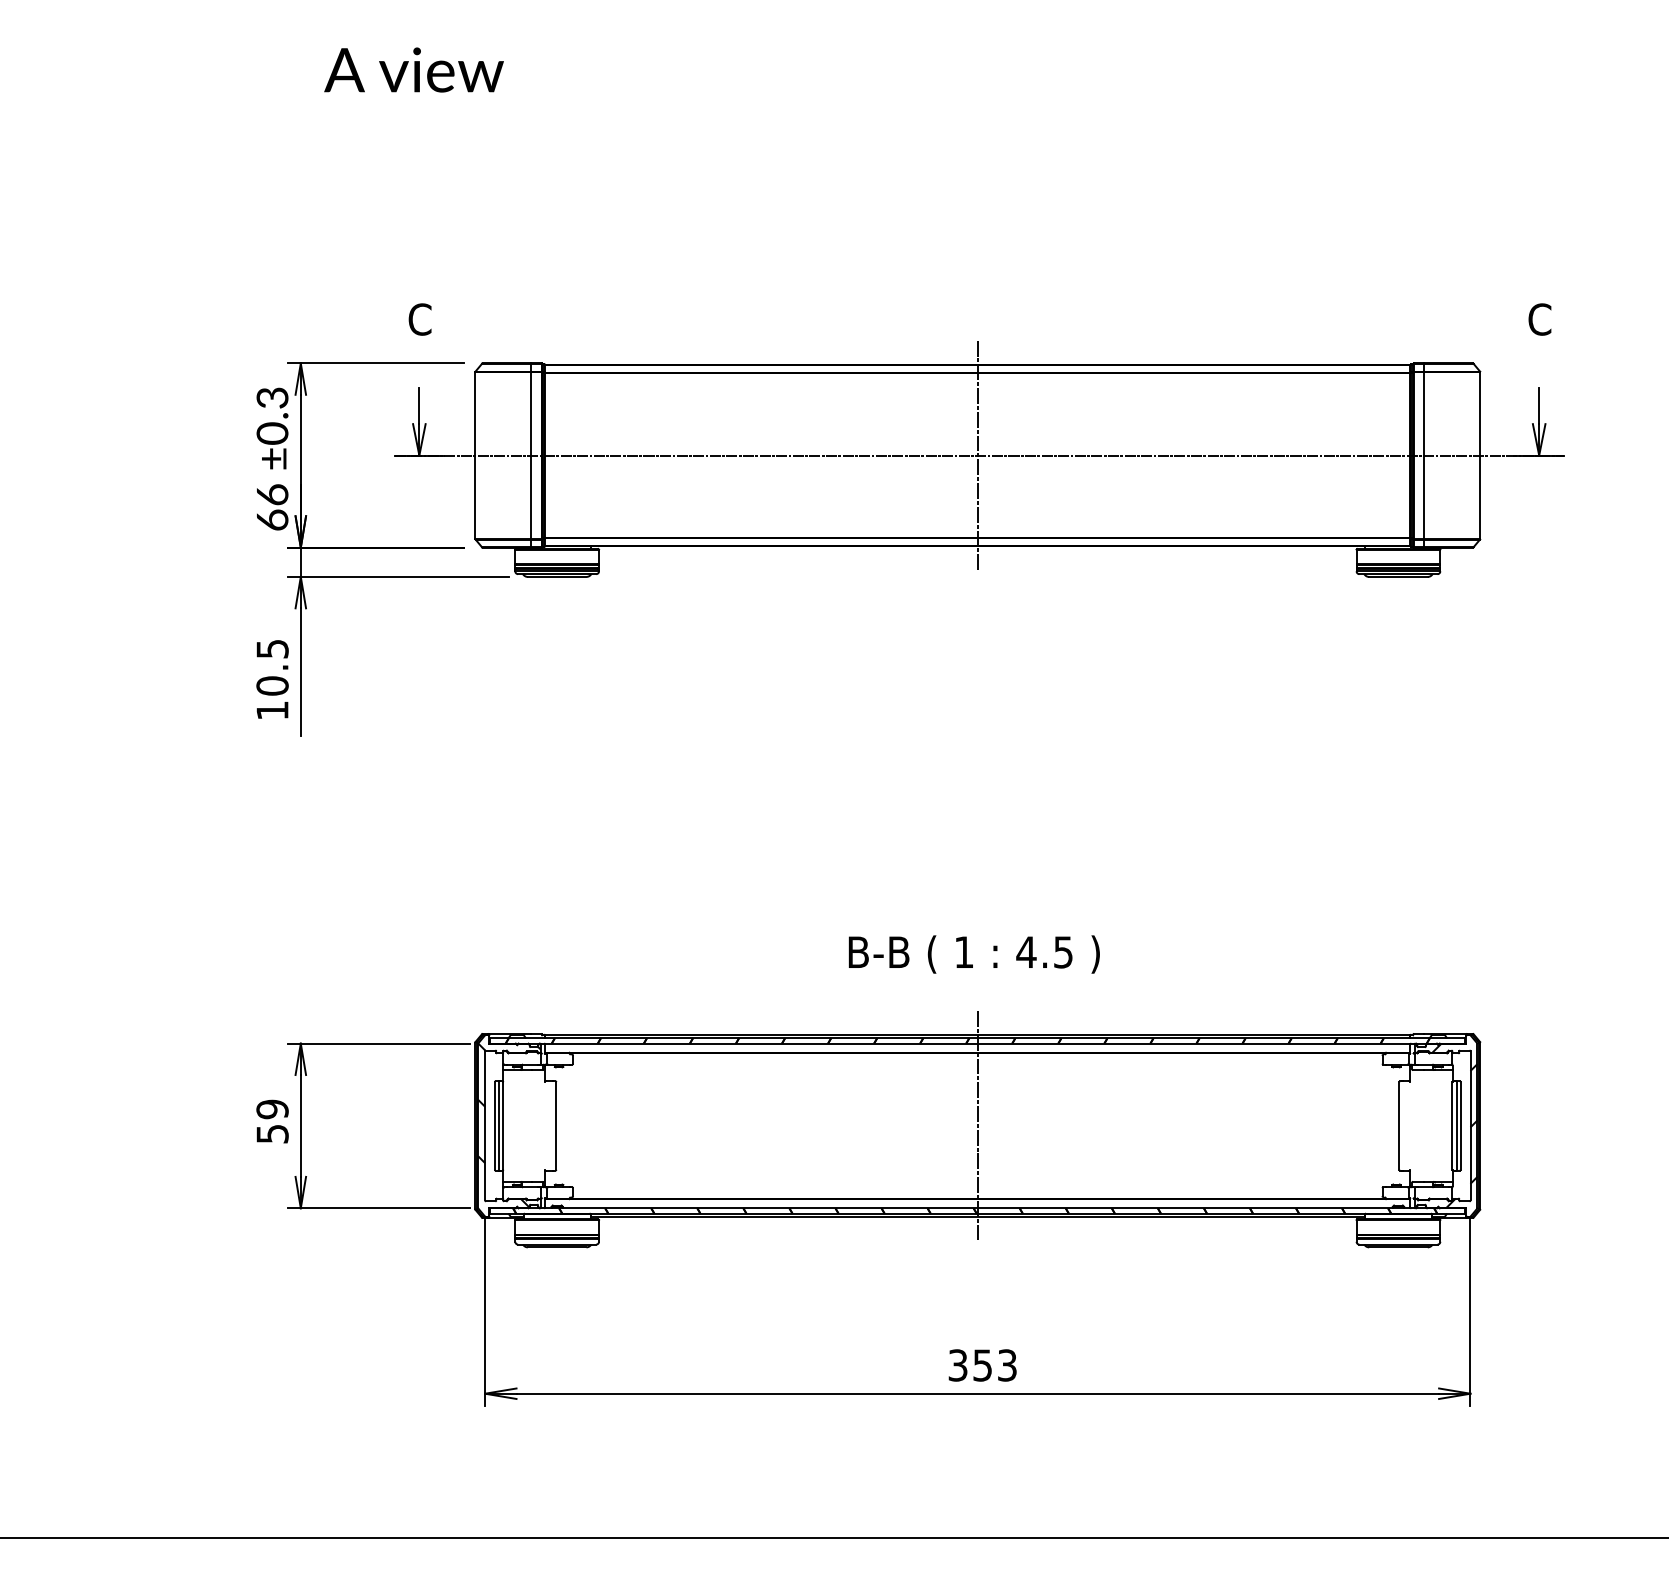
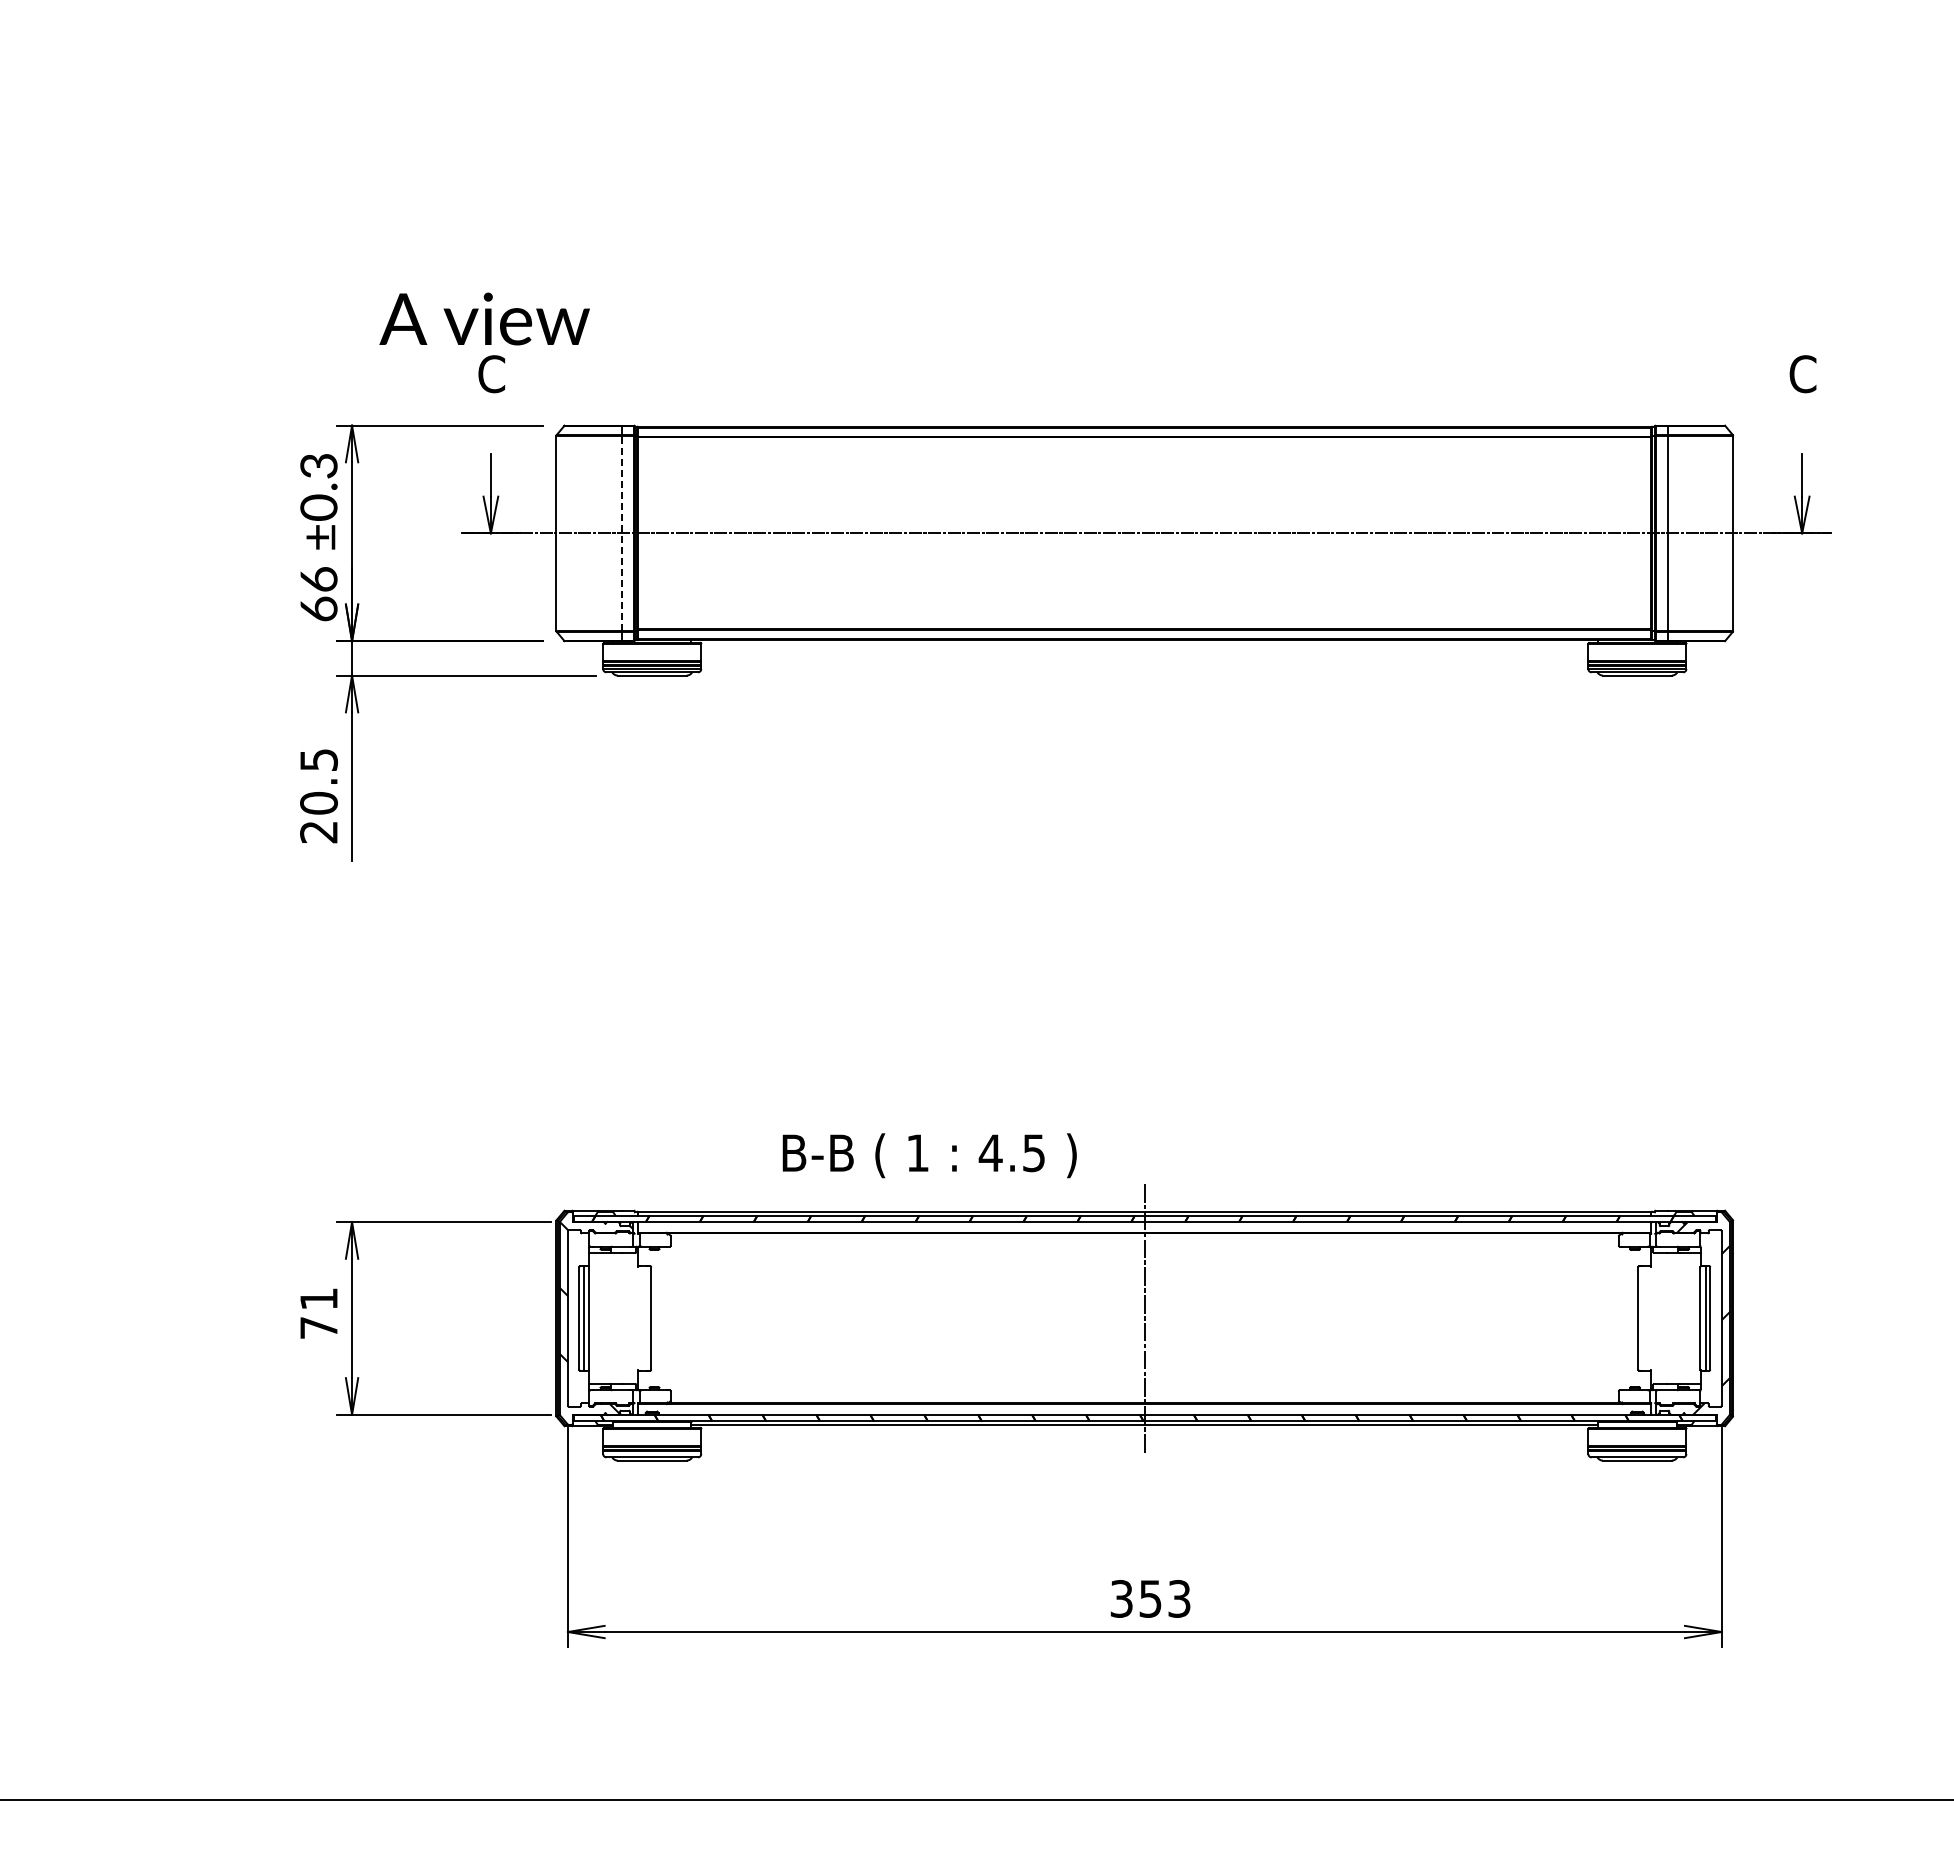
text: (413, 69) -> (484, 318), moved
line: (977, 454) -> (1144, 532), removed
line: (530, 455) -> (621, 533), solid -> dashed
text: (272, 710) -> (318, 832), 10.5 -> 20.5
text: (974, 954) -> (929, 1155), moved
text: (272, 1120) -> (318, 1312), 59 -> 71

